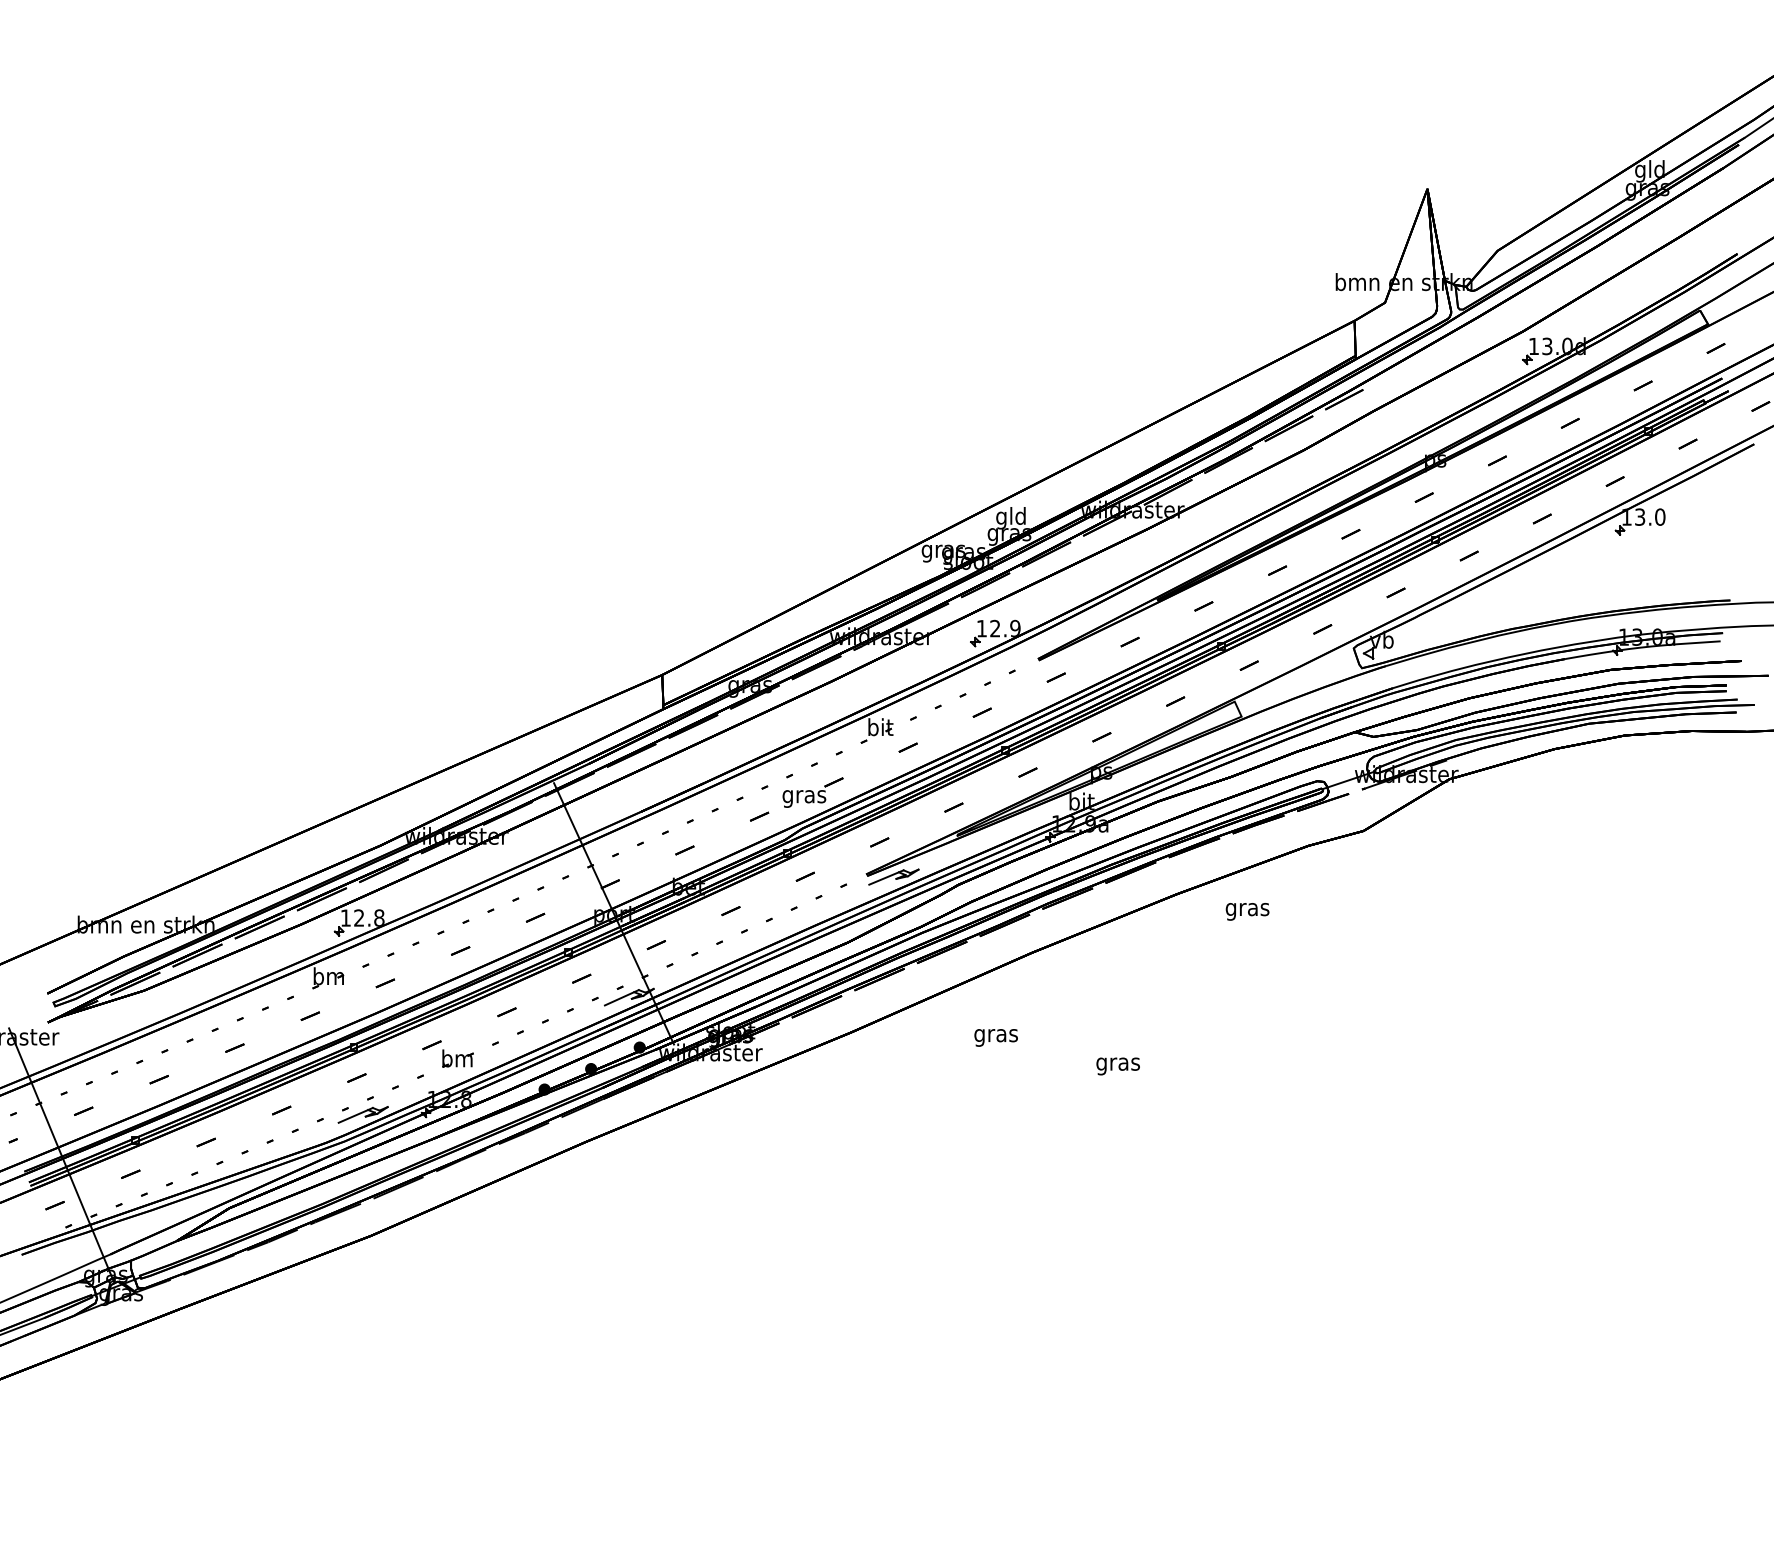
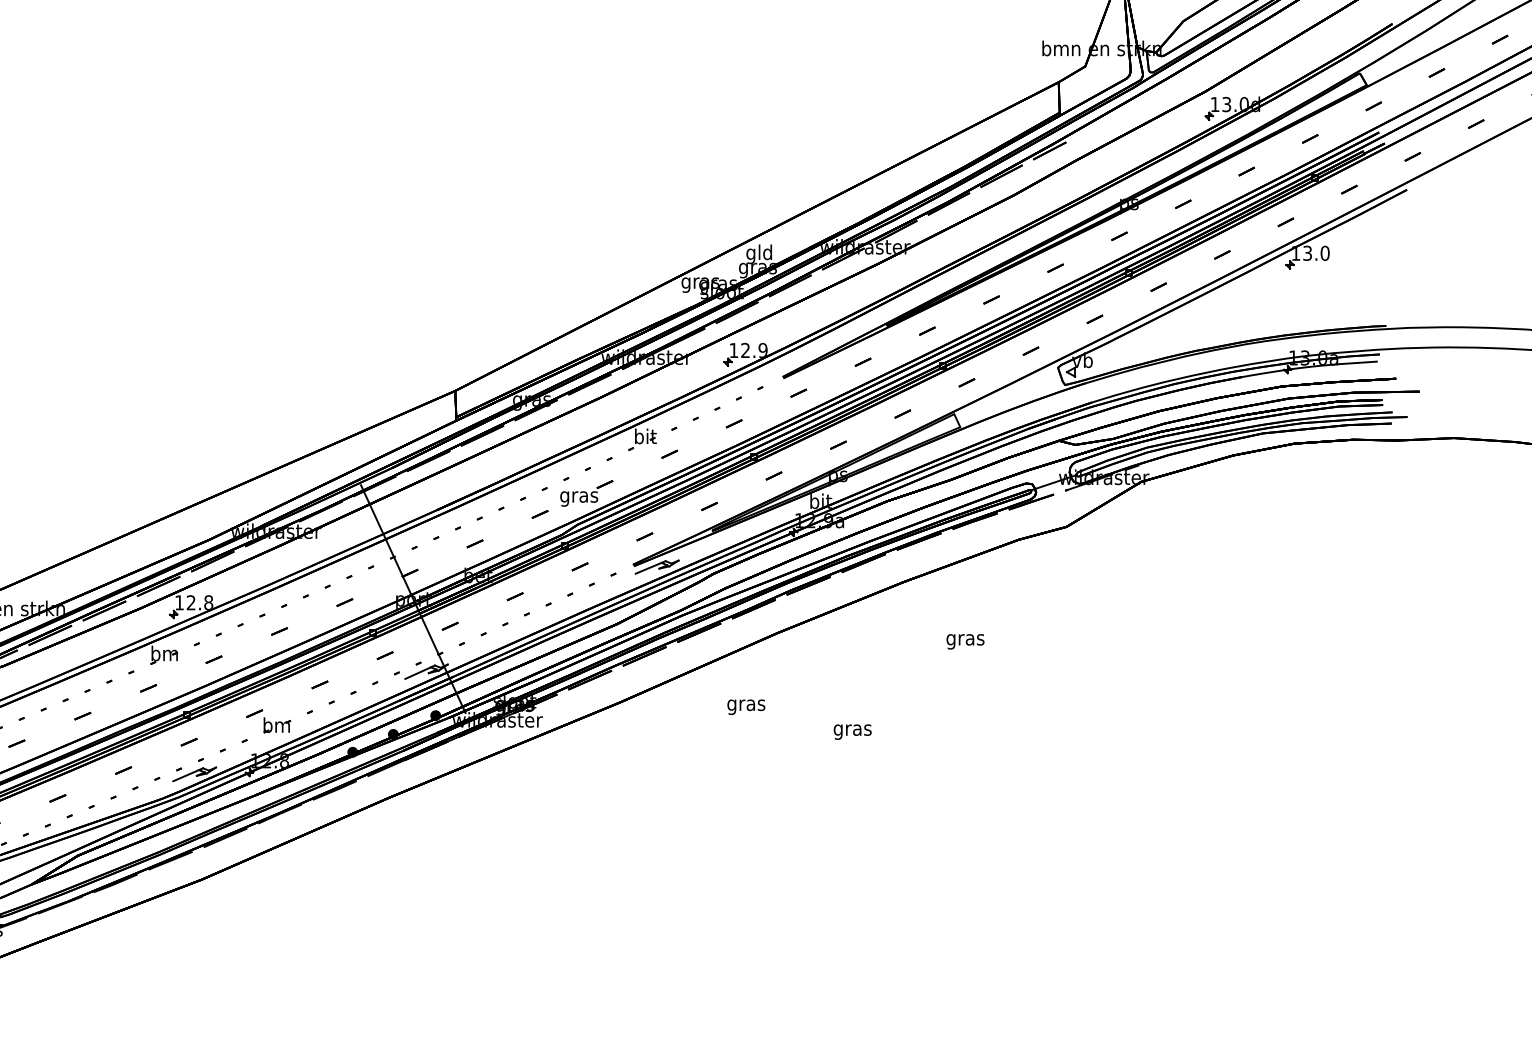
text: (1247, 911) -> (965, 641), moved

